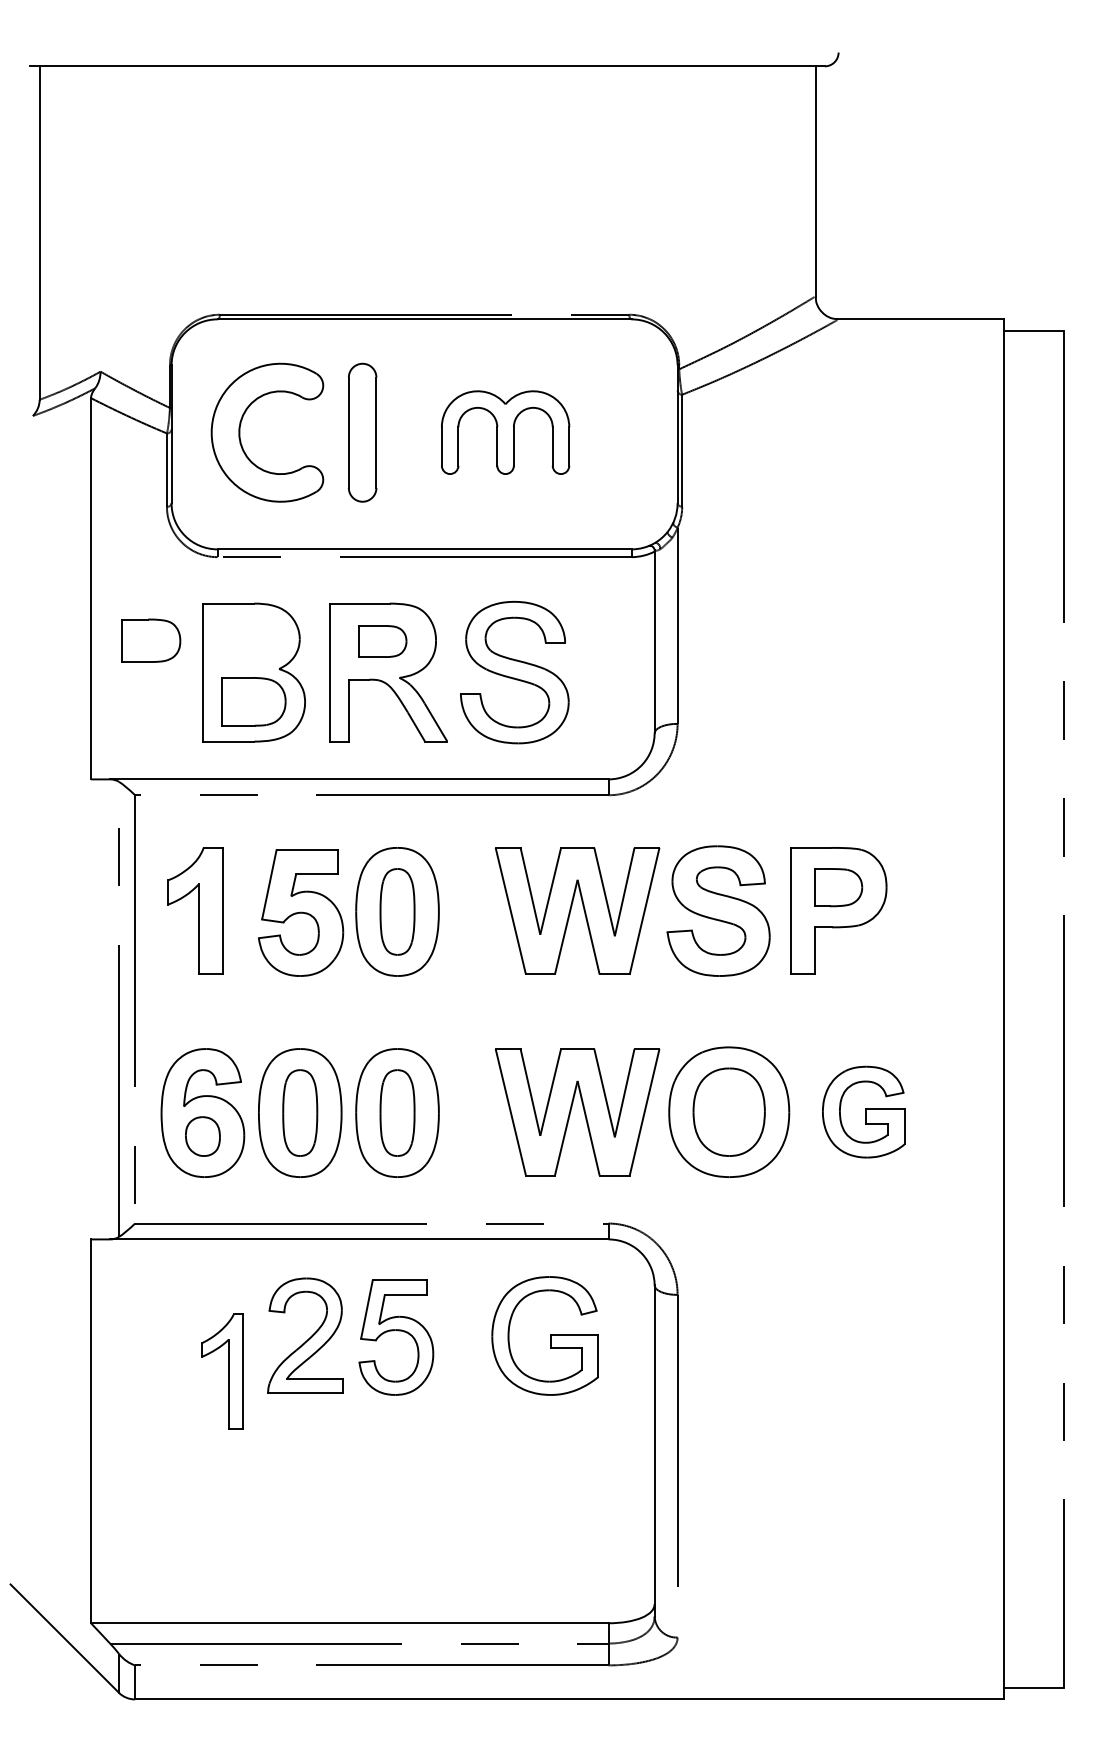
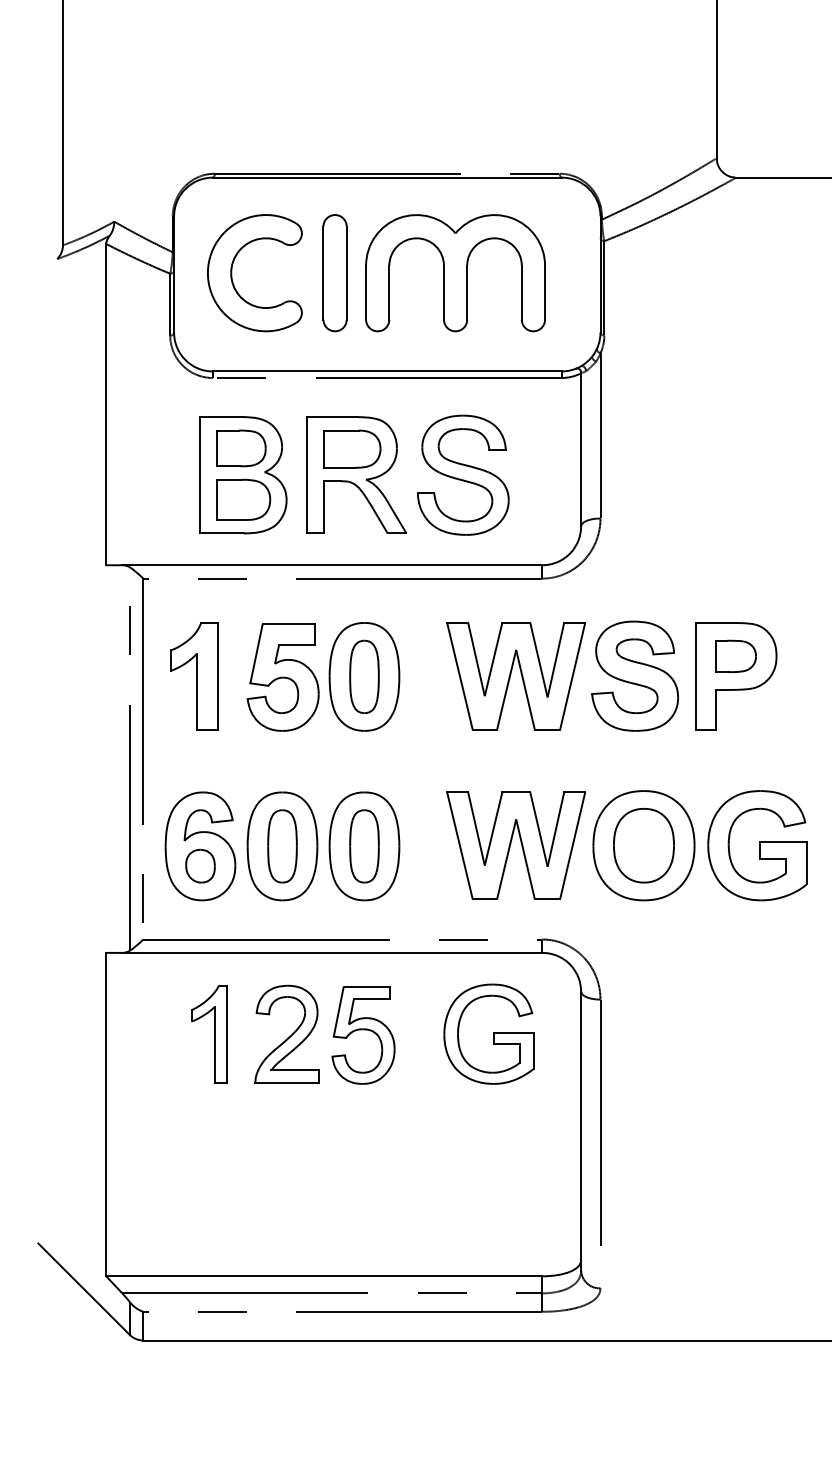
part: (505, 432) -> (455, 272), size x1.67
part: (151, 640) -> (241, 448), moved
part: (382, 641) -> (351, 449), size x1.43
part: (863, 1111) -> (757, 845), size x1.43
part: (222, 1371) -> (209, 1033), moved

